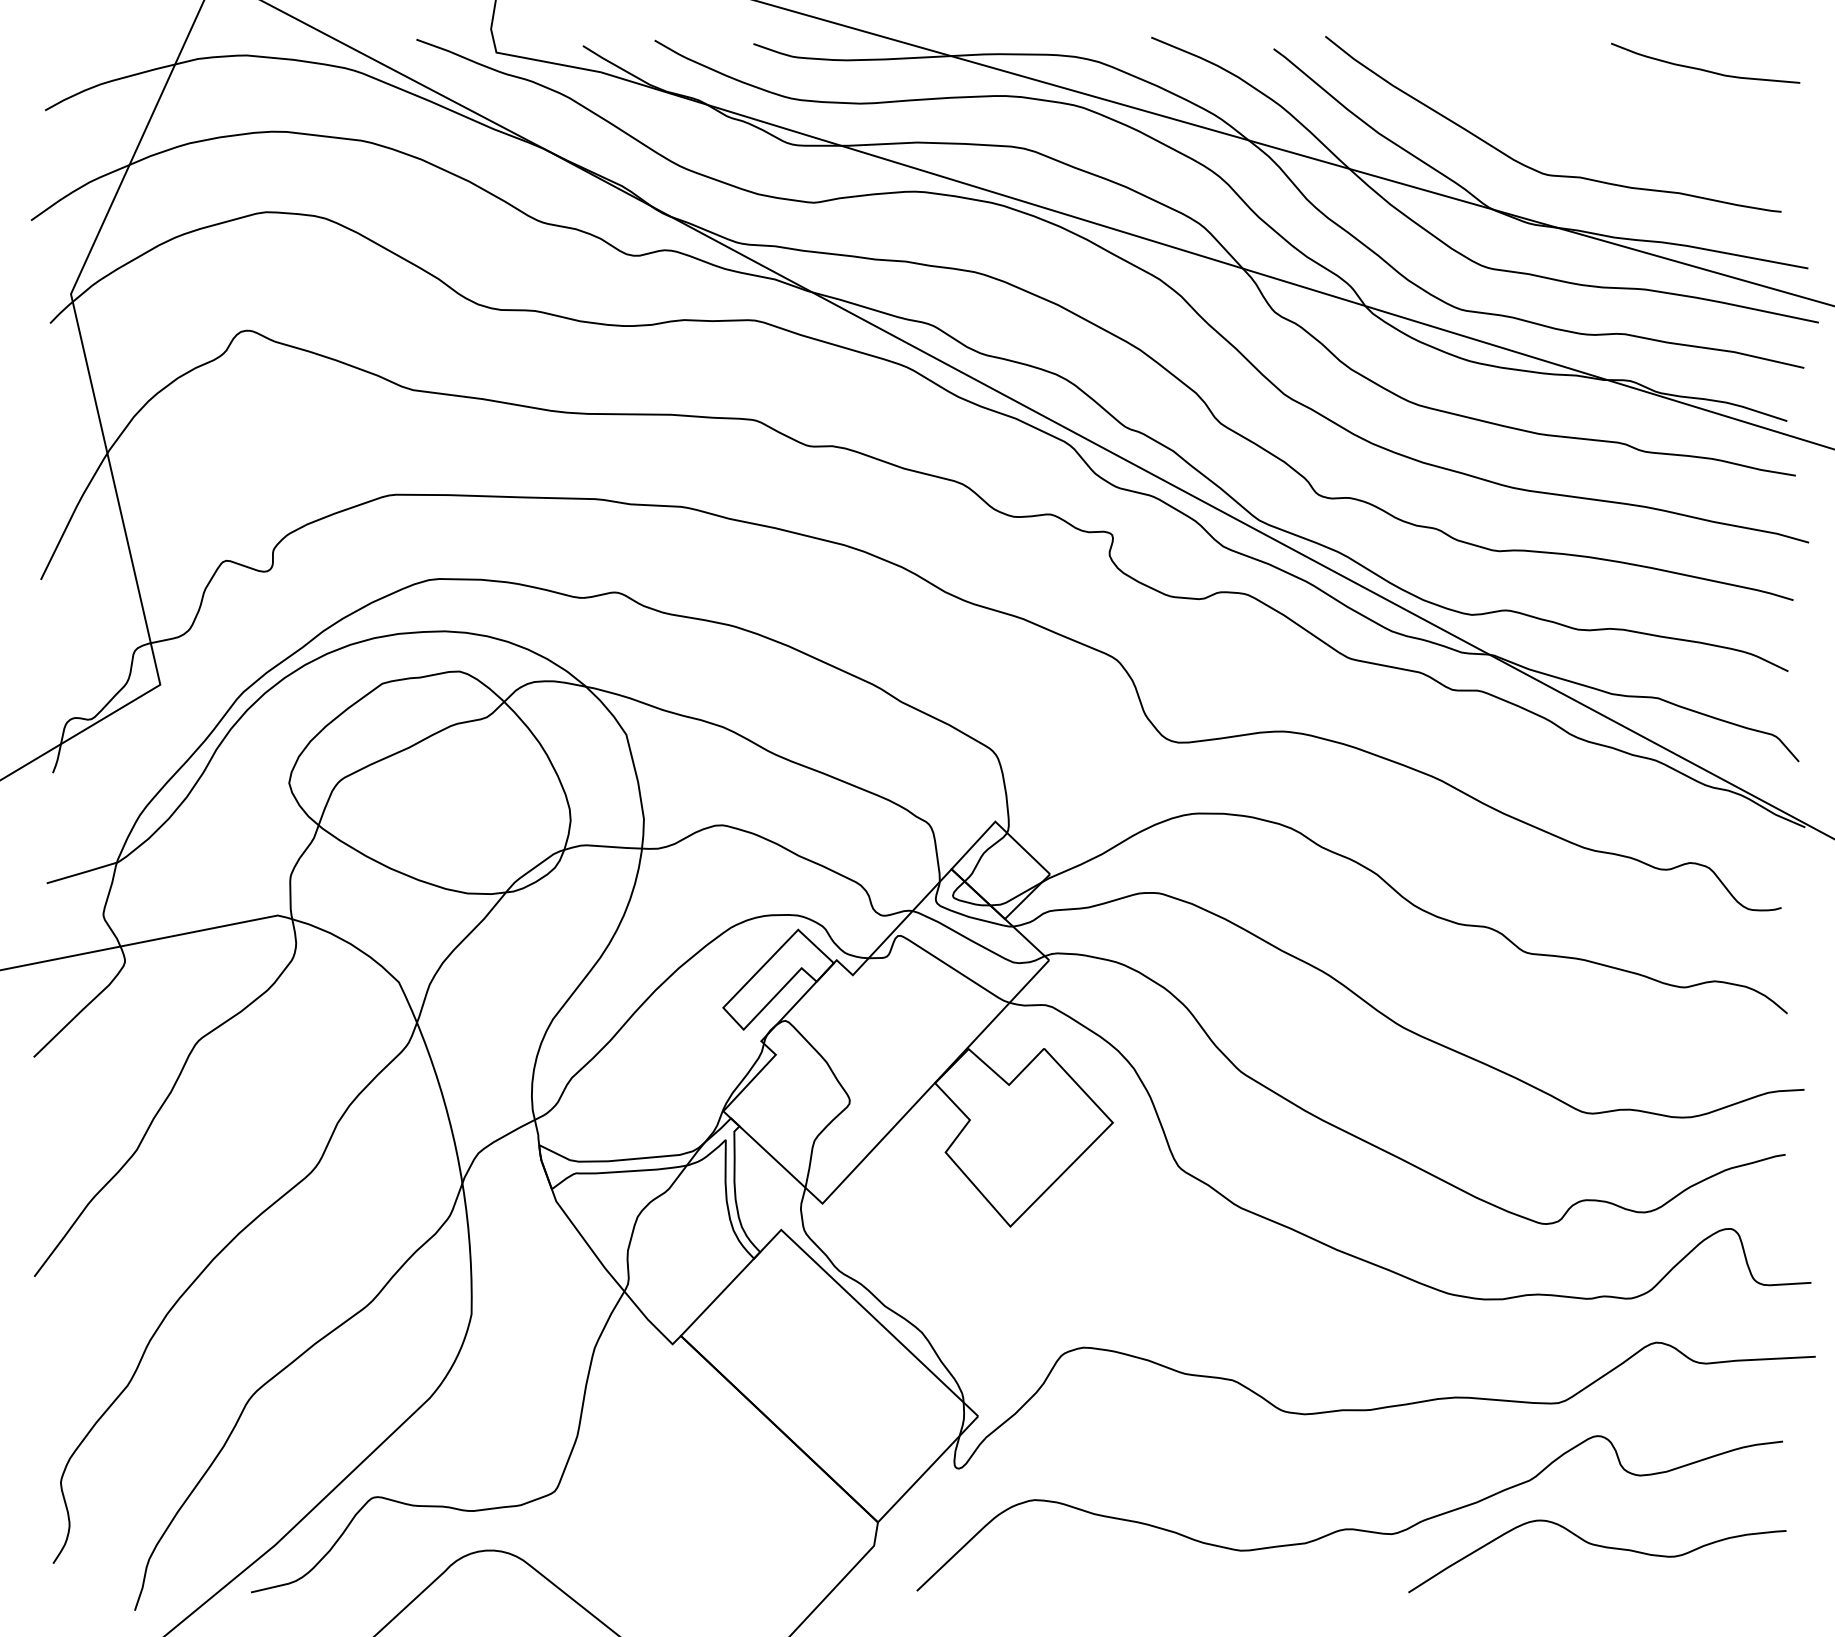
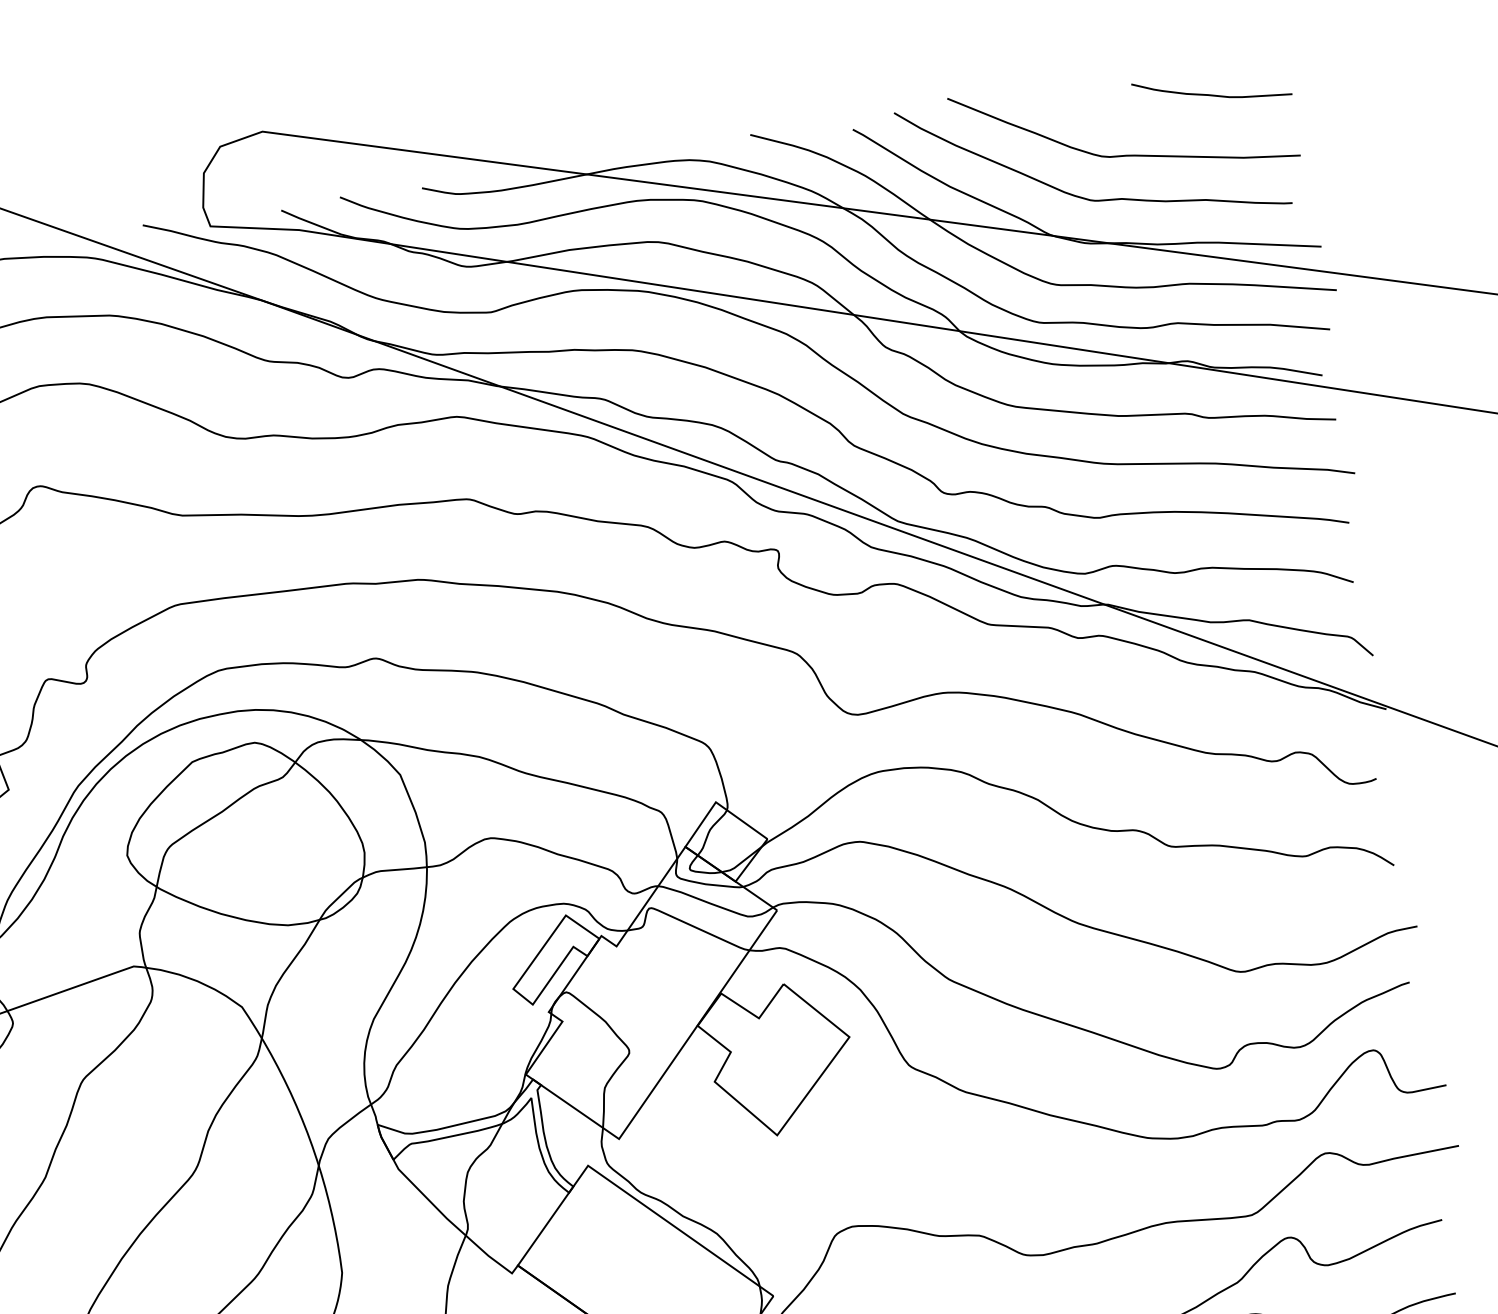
curve: (1588, 125) -> (1122, 154), added

